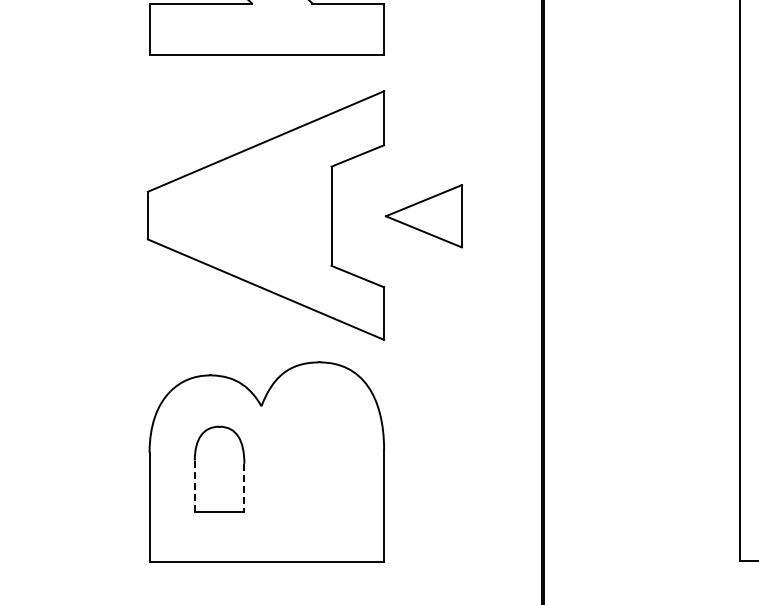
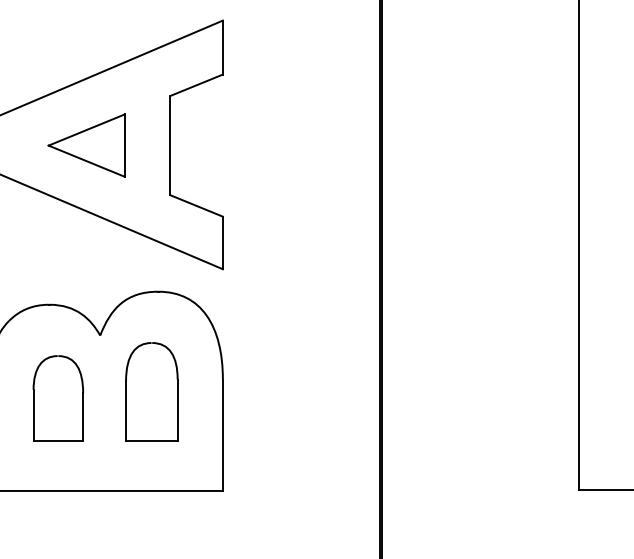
part: (423, 216) -> (86, 145), moved
part: (312, 462) -> (151, 391), added
line: (194, 485) -> (33, 414), dashed -> solid
line: (244, 487) -> (83, 416), dashed -> solid

